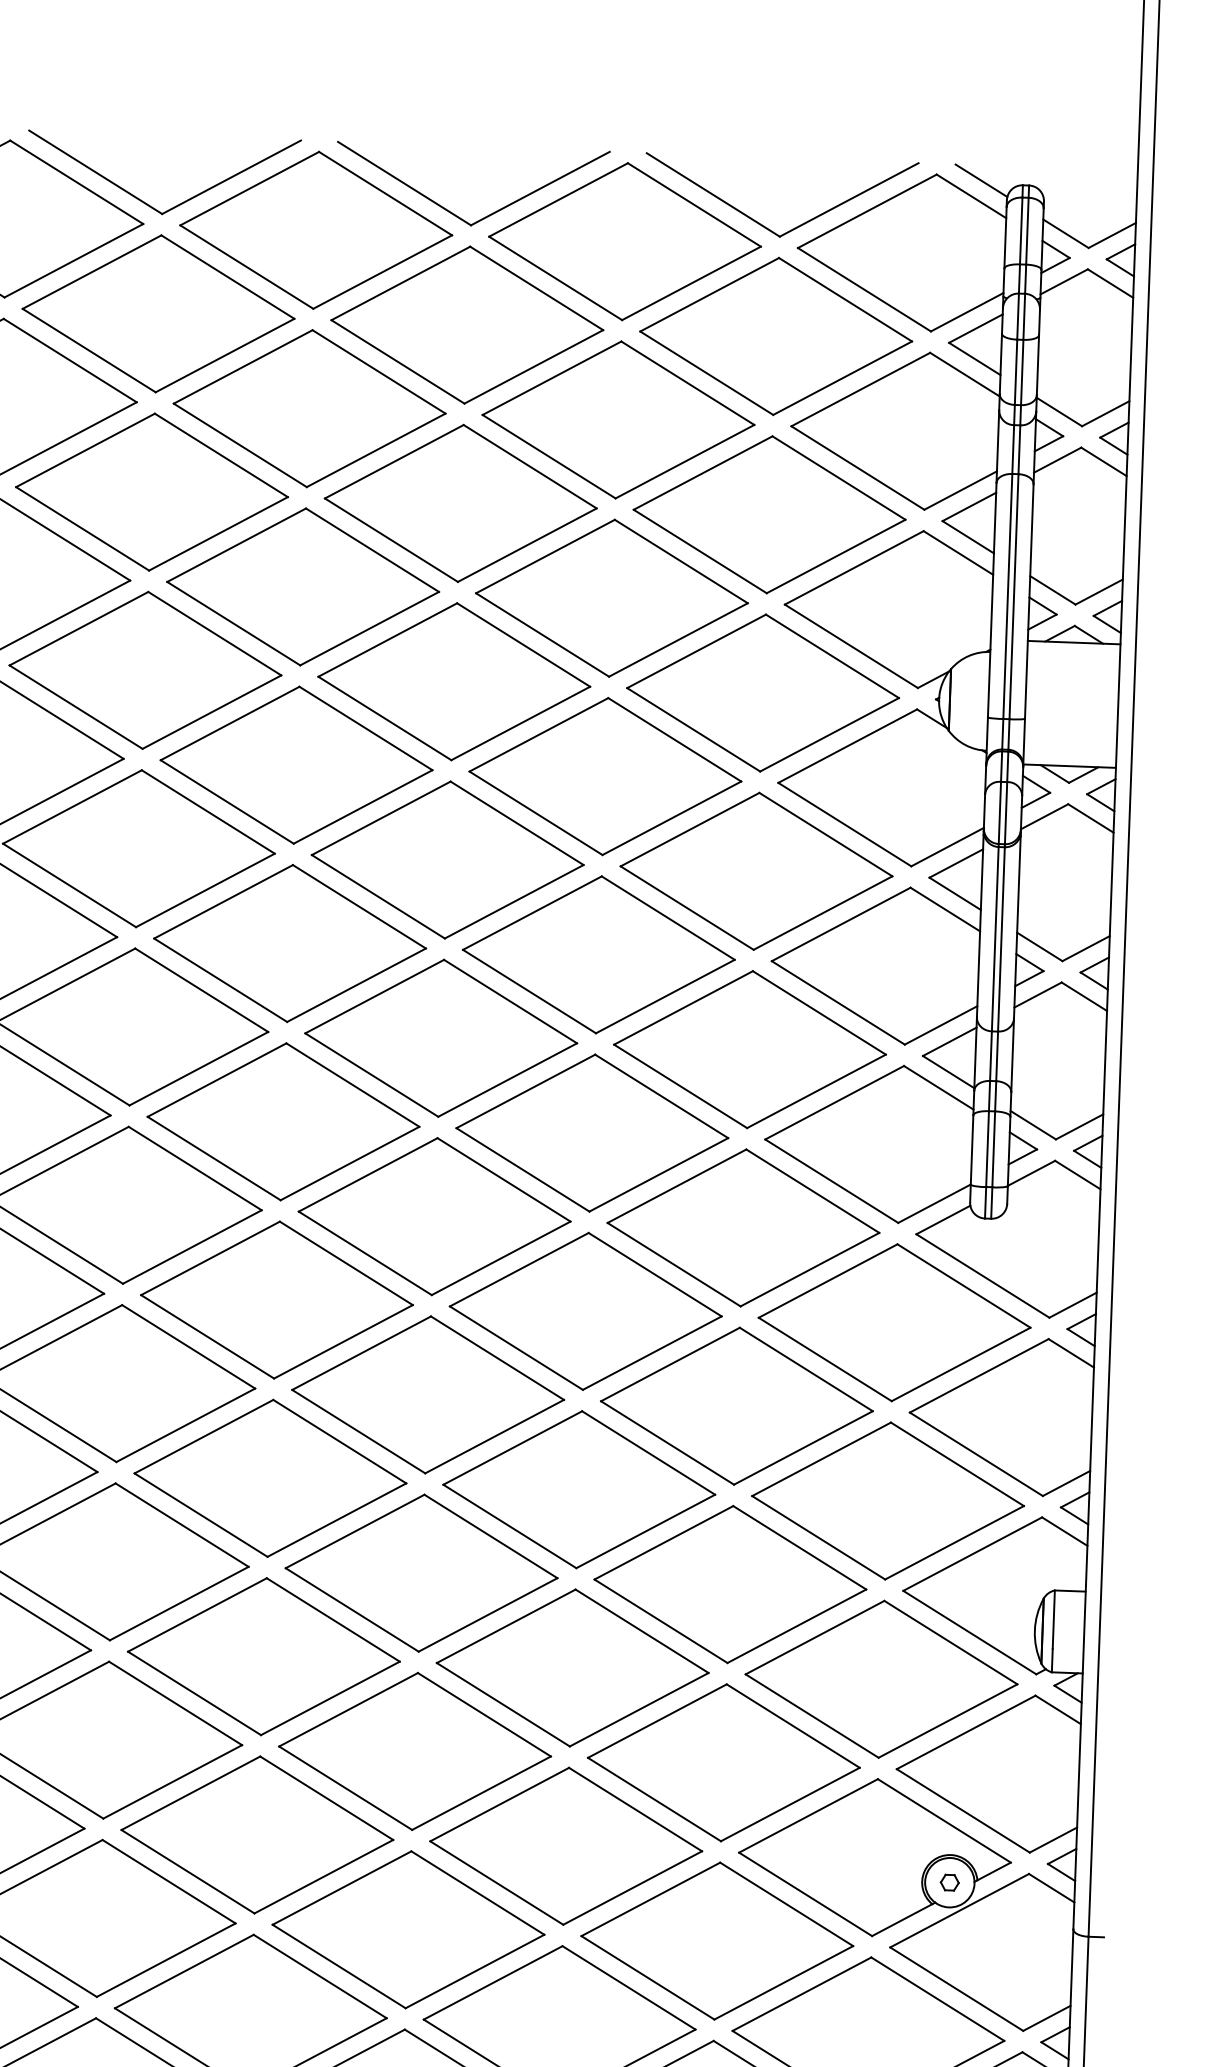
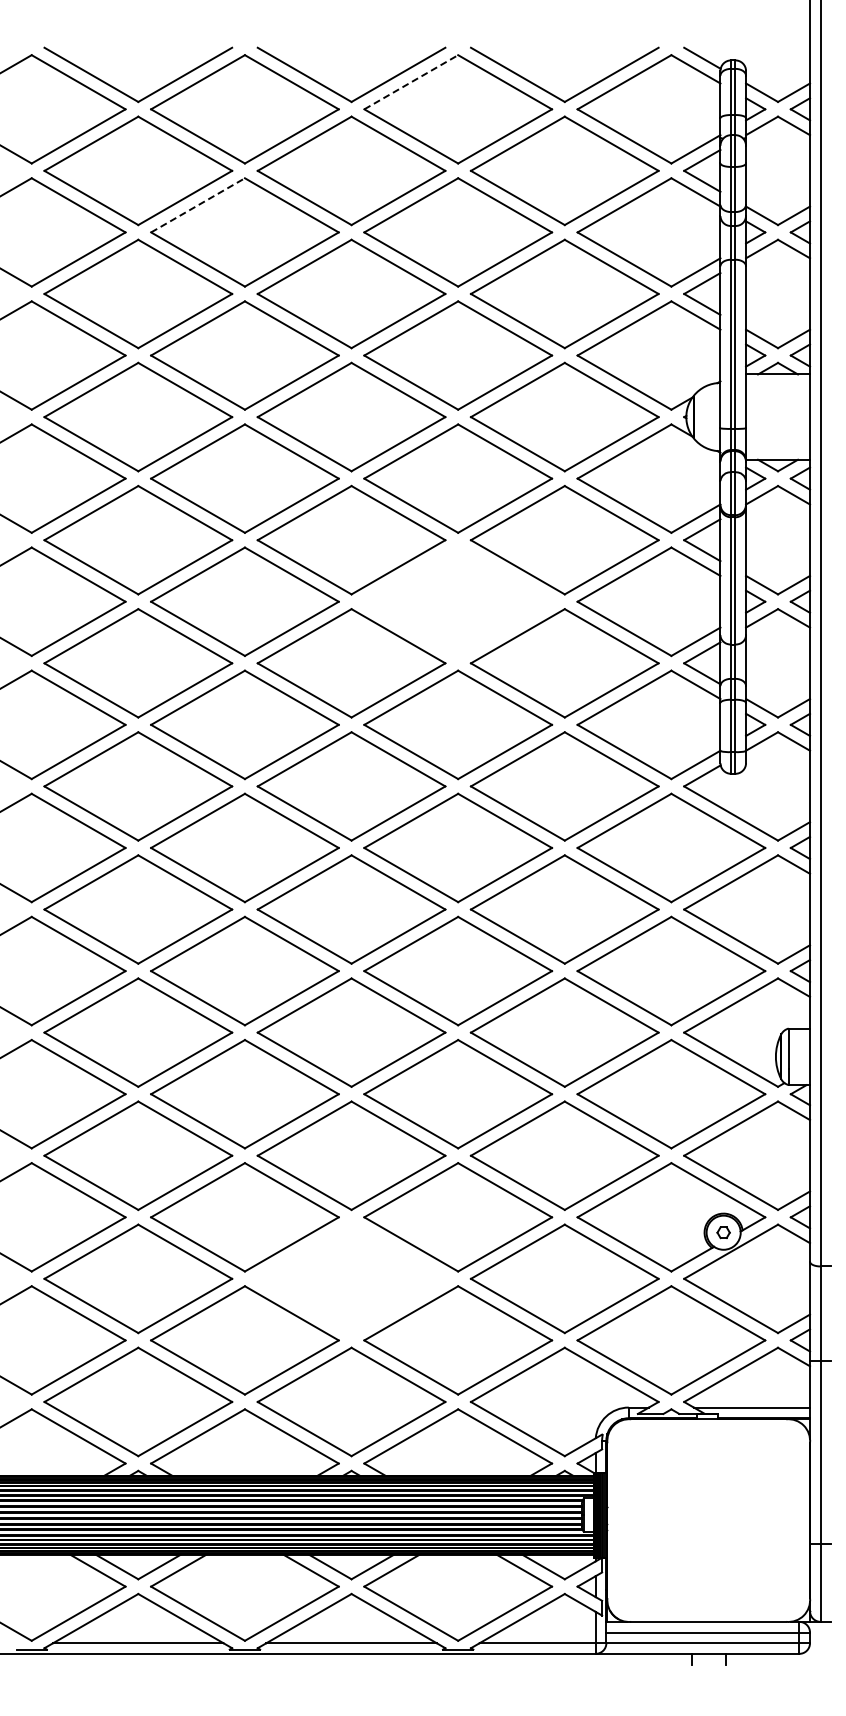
line: (558, 200) -> (411, 82), solid -> dashed
line: (243, 367) -> (198, 205), solid -> dashed
part: (599, 954) -> (458, 601), removed
part: (408, 1929) -> (351, 1278), removed

